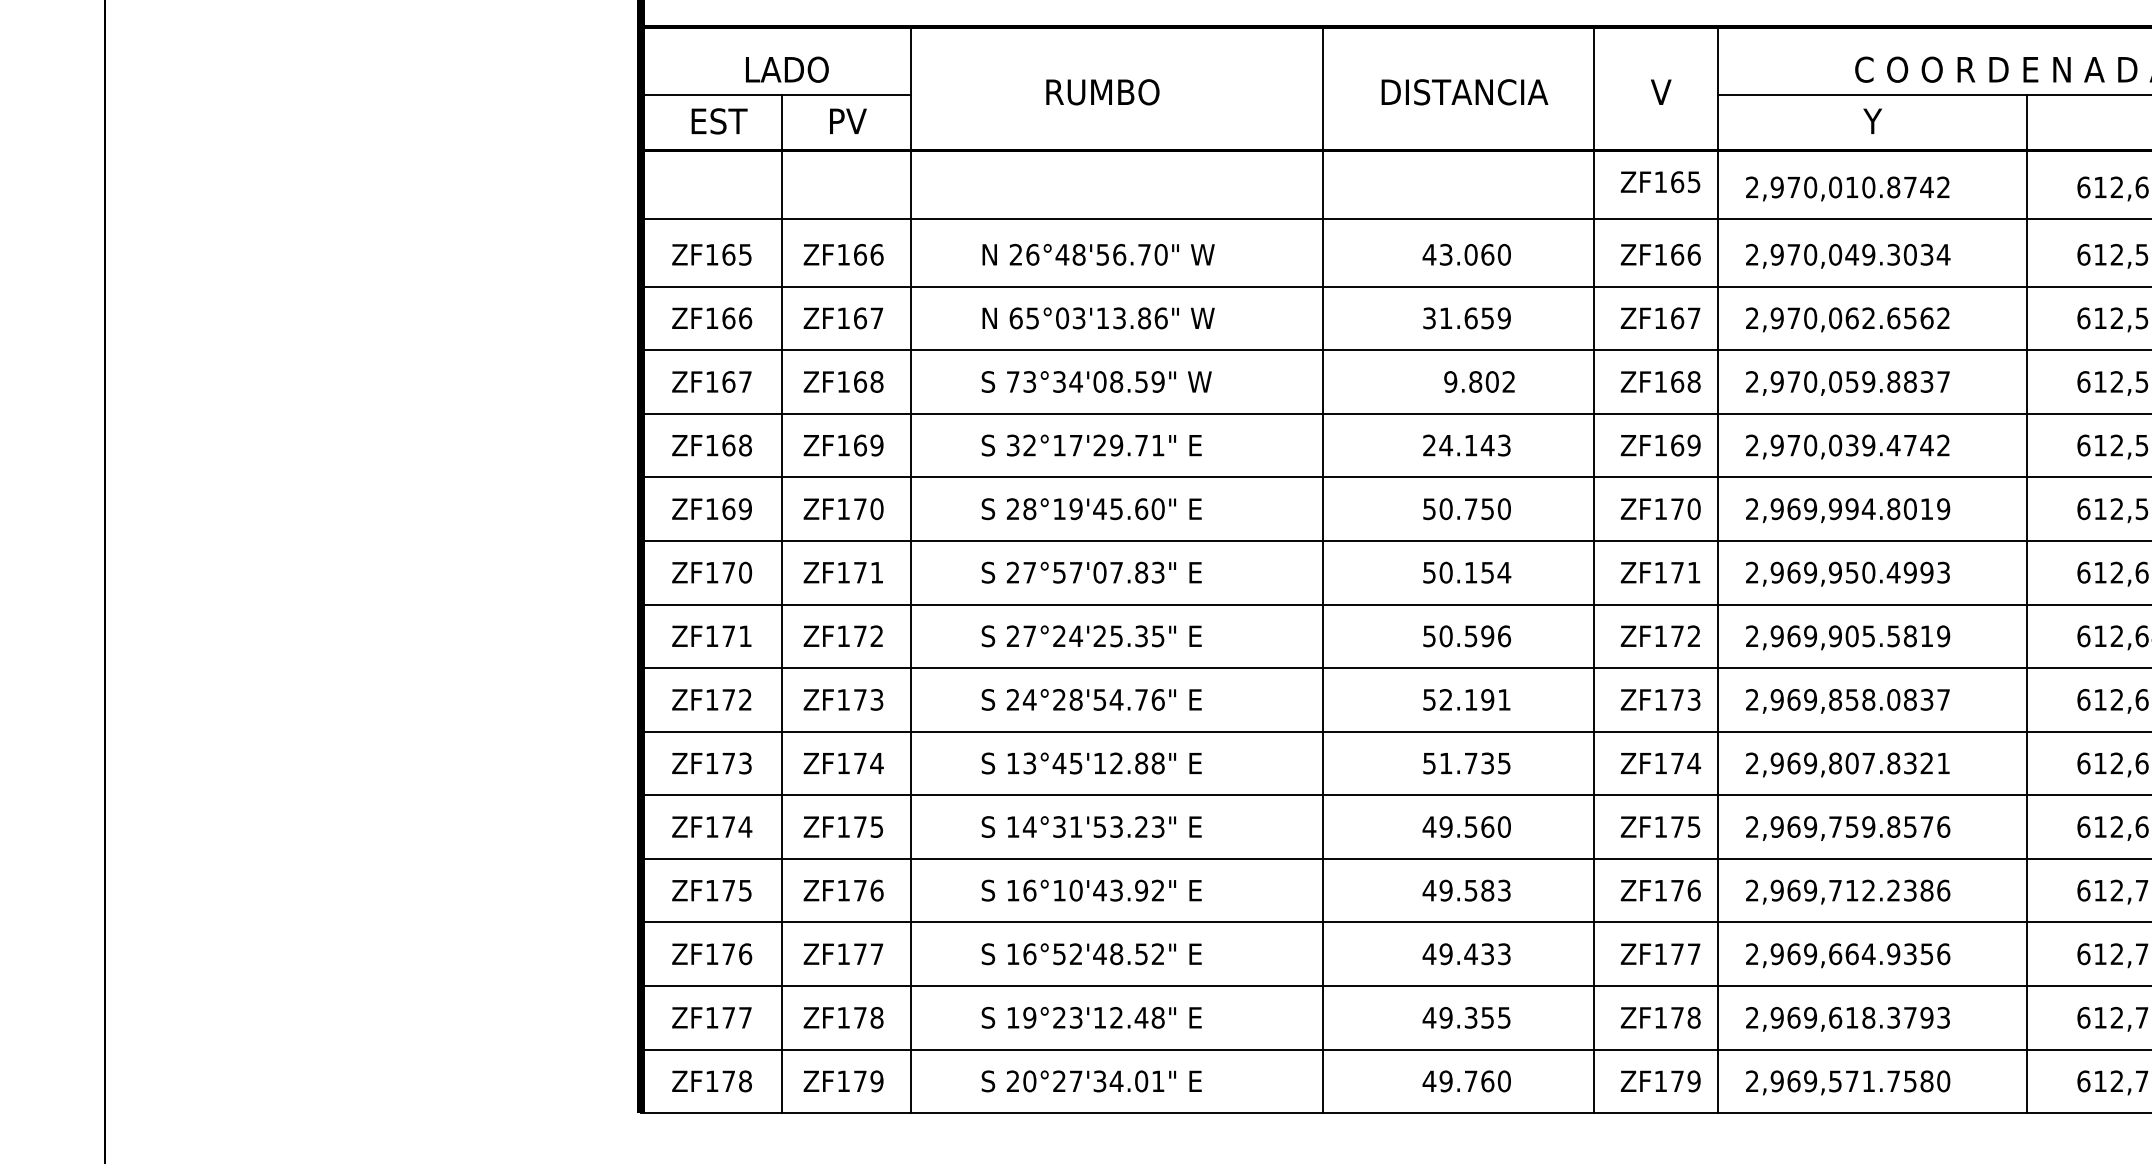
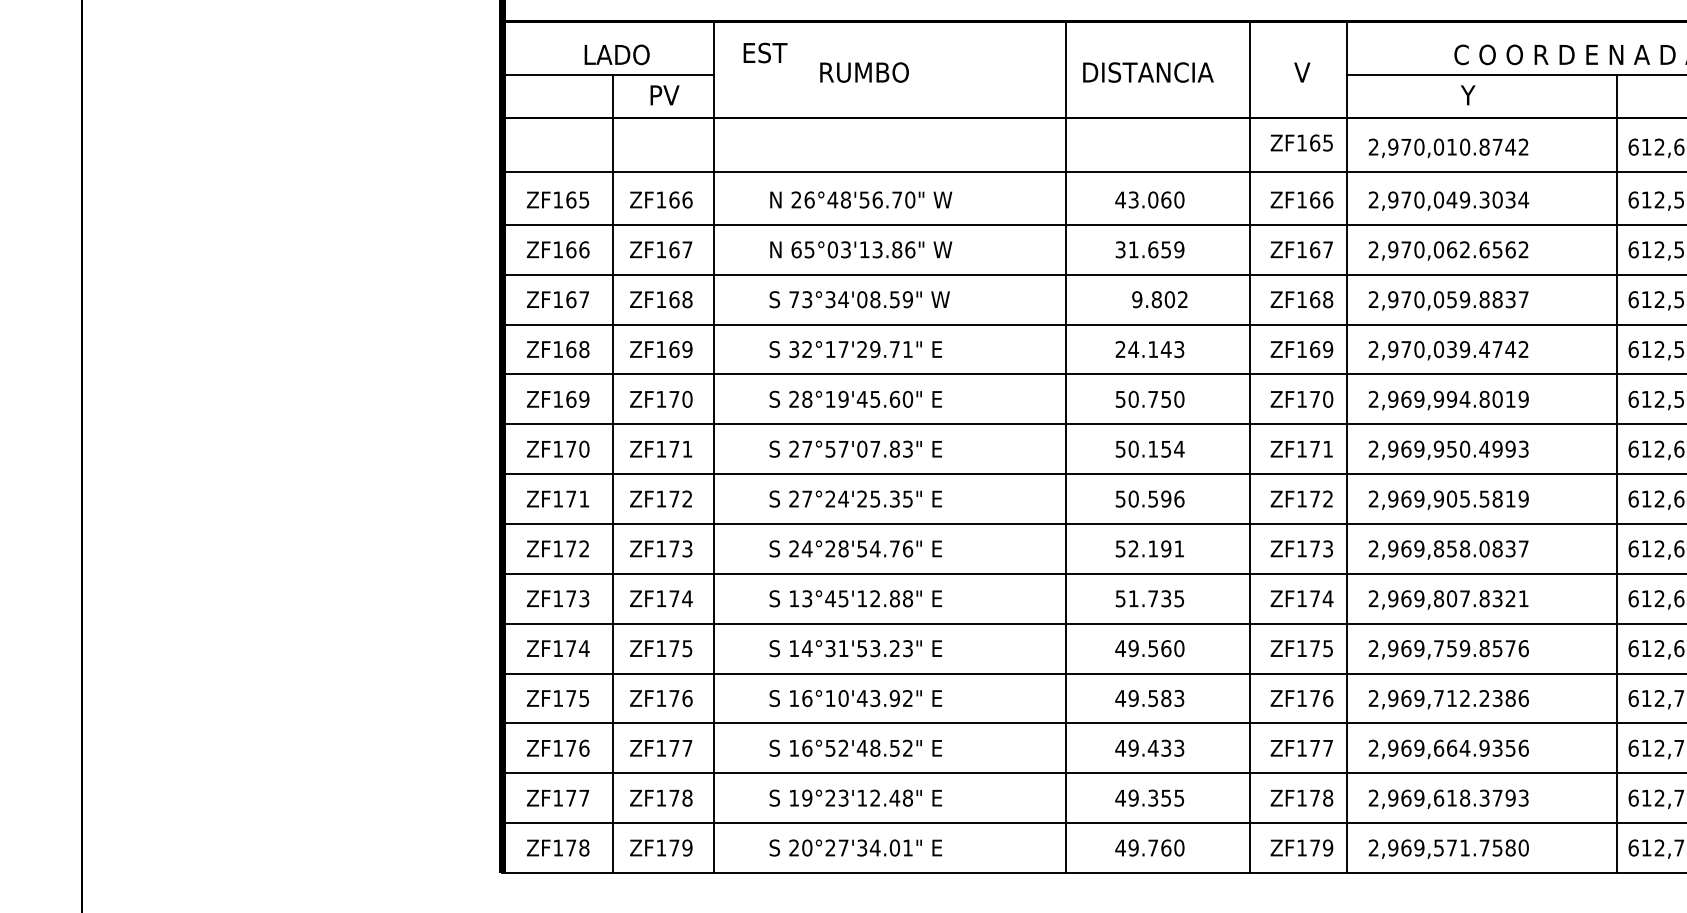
text: (719, 121) -> (765, 53), moved
line: (1323, 569) -> (1066, 446), moved
line: (2027, 604) -> (1617, 474), moved

